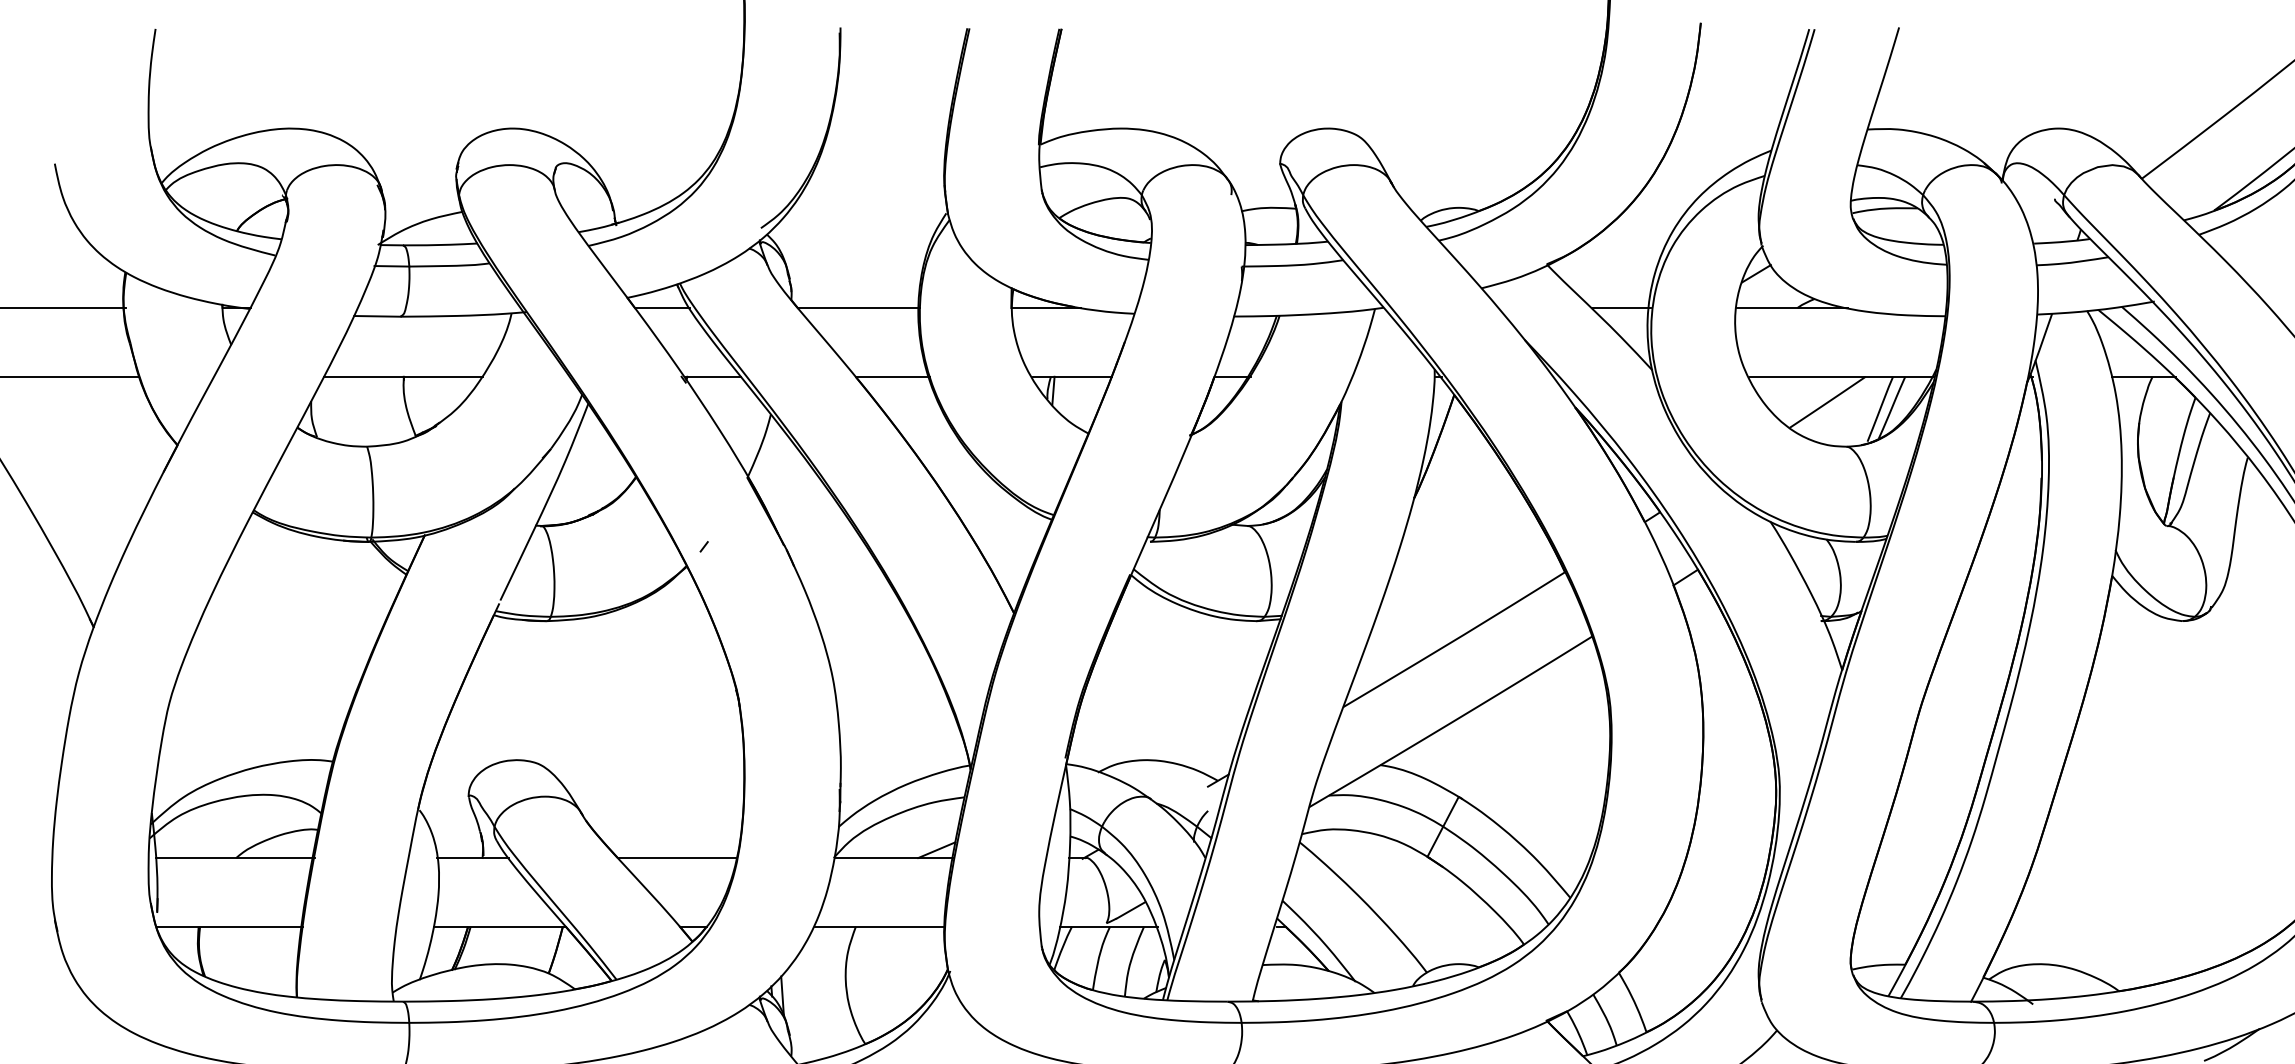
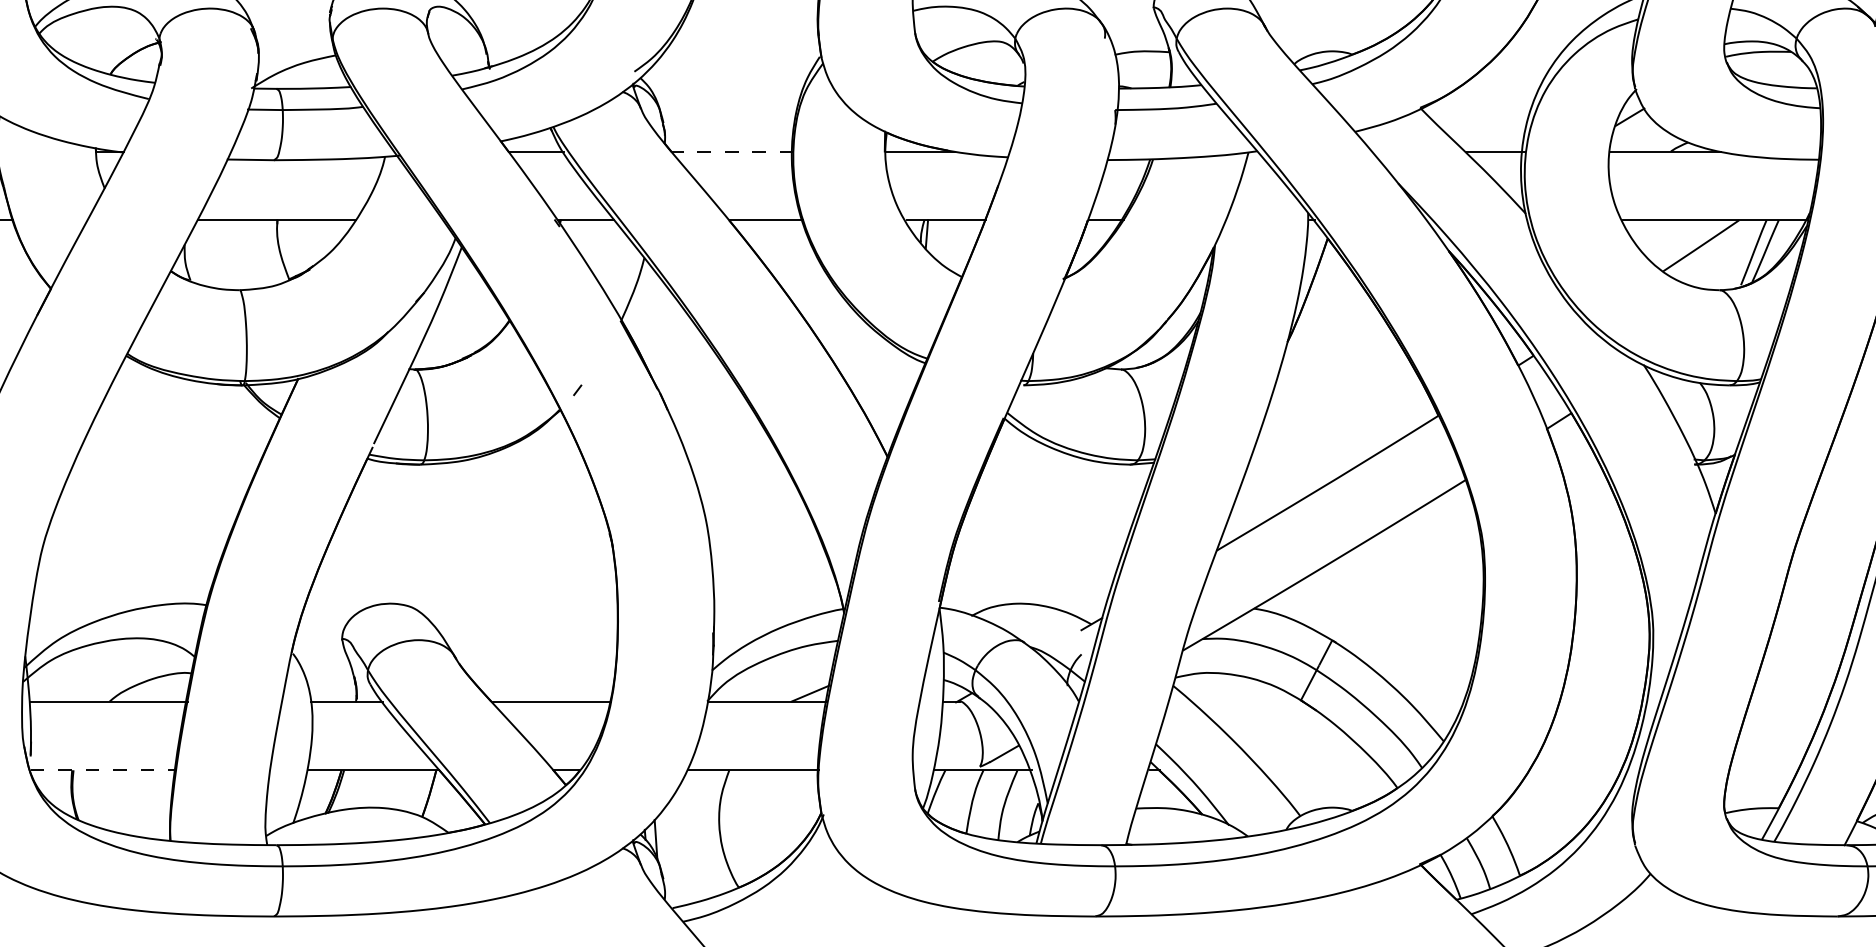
line: (858, 308) -> (731, 152), solid -> dashed
line: (230, 926) -> (103, 770), solid -> dashed

